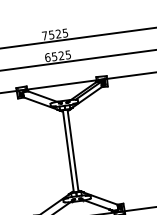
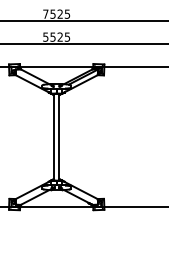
text: (47, 57) -> (45, 36), 6525 -> 5525

